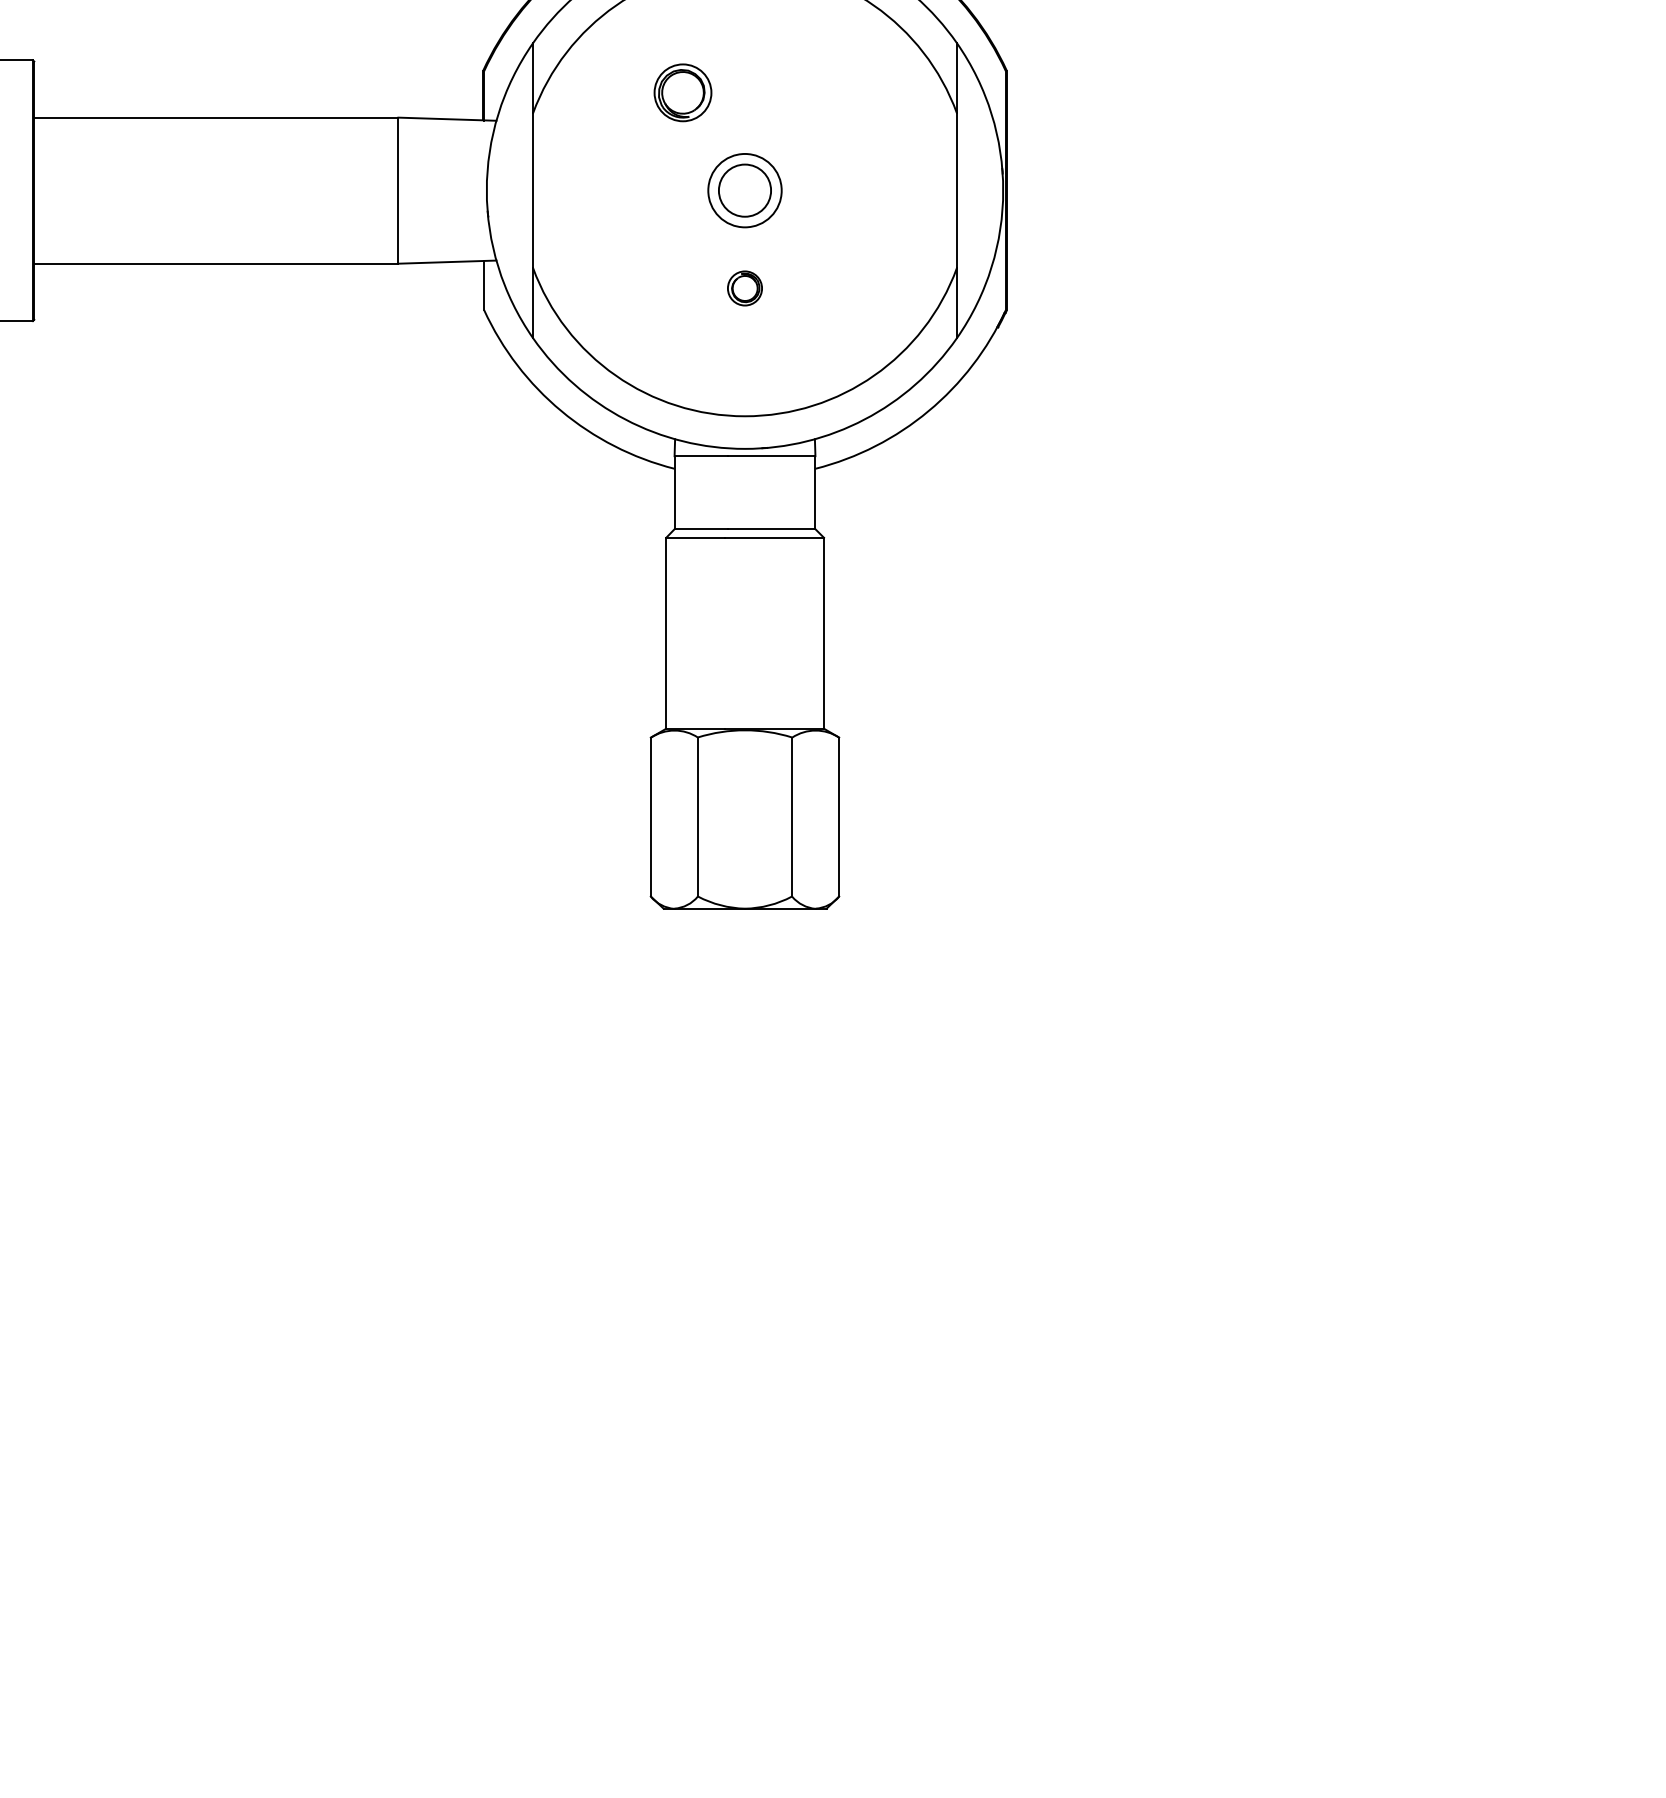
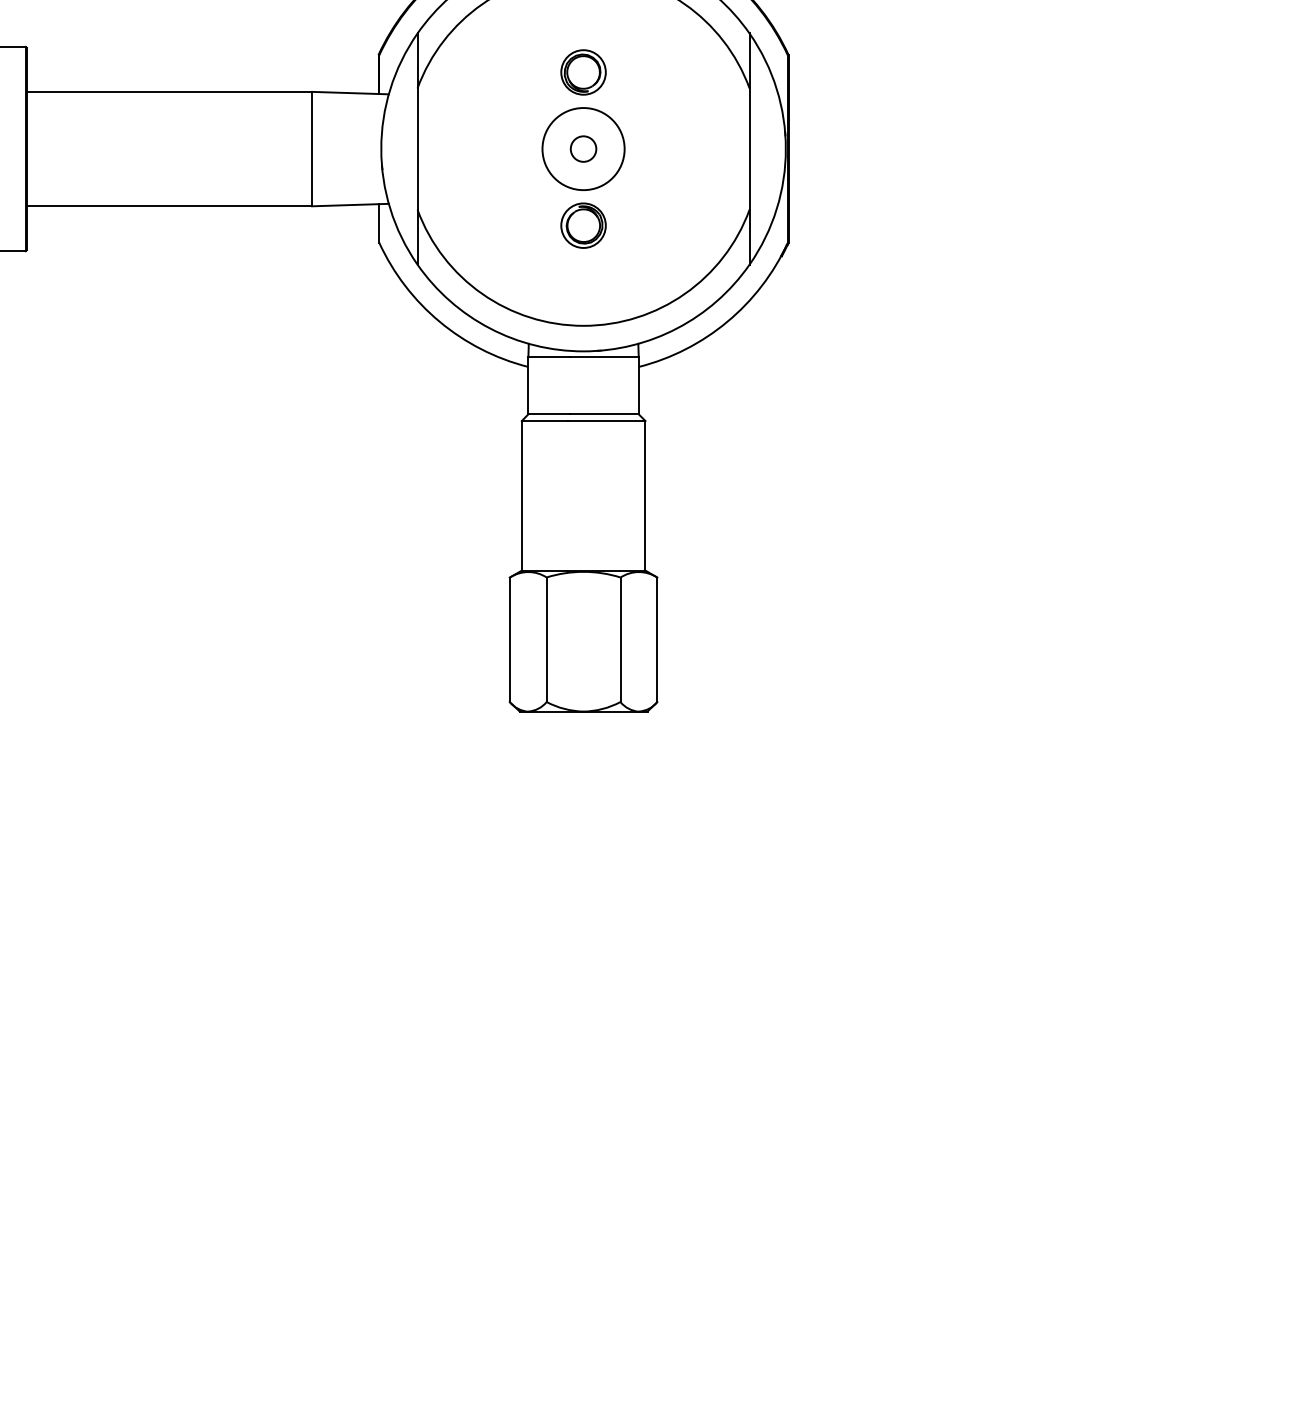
part: (682, 92) -> (583, 72), moved
circle: (744, 190) -> (583, 148), size x0.62
circle: (744, 190) -> (583, 148), size x1.43
part: (744, 288) -> (583, 225), size x1.67

